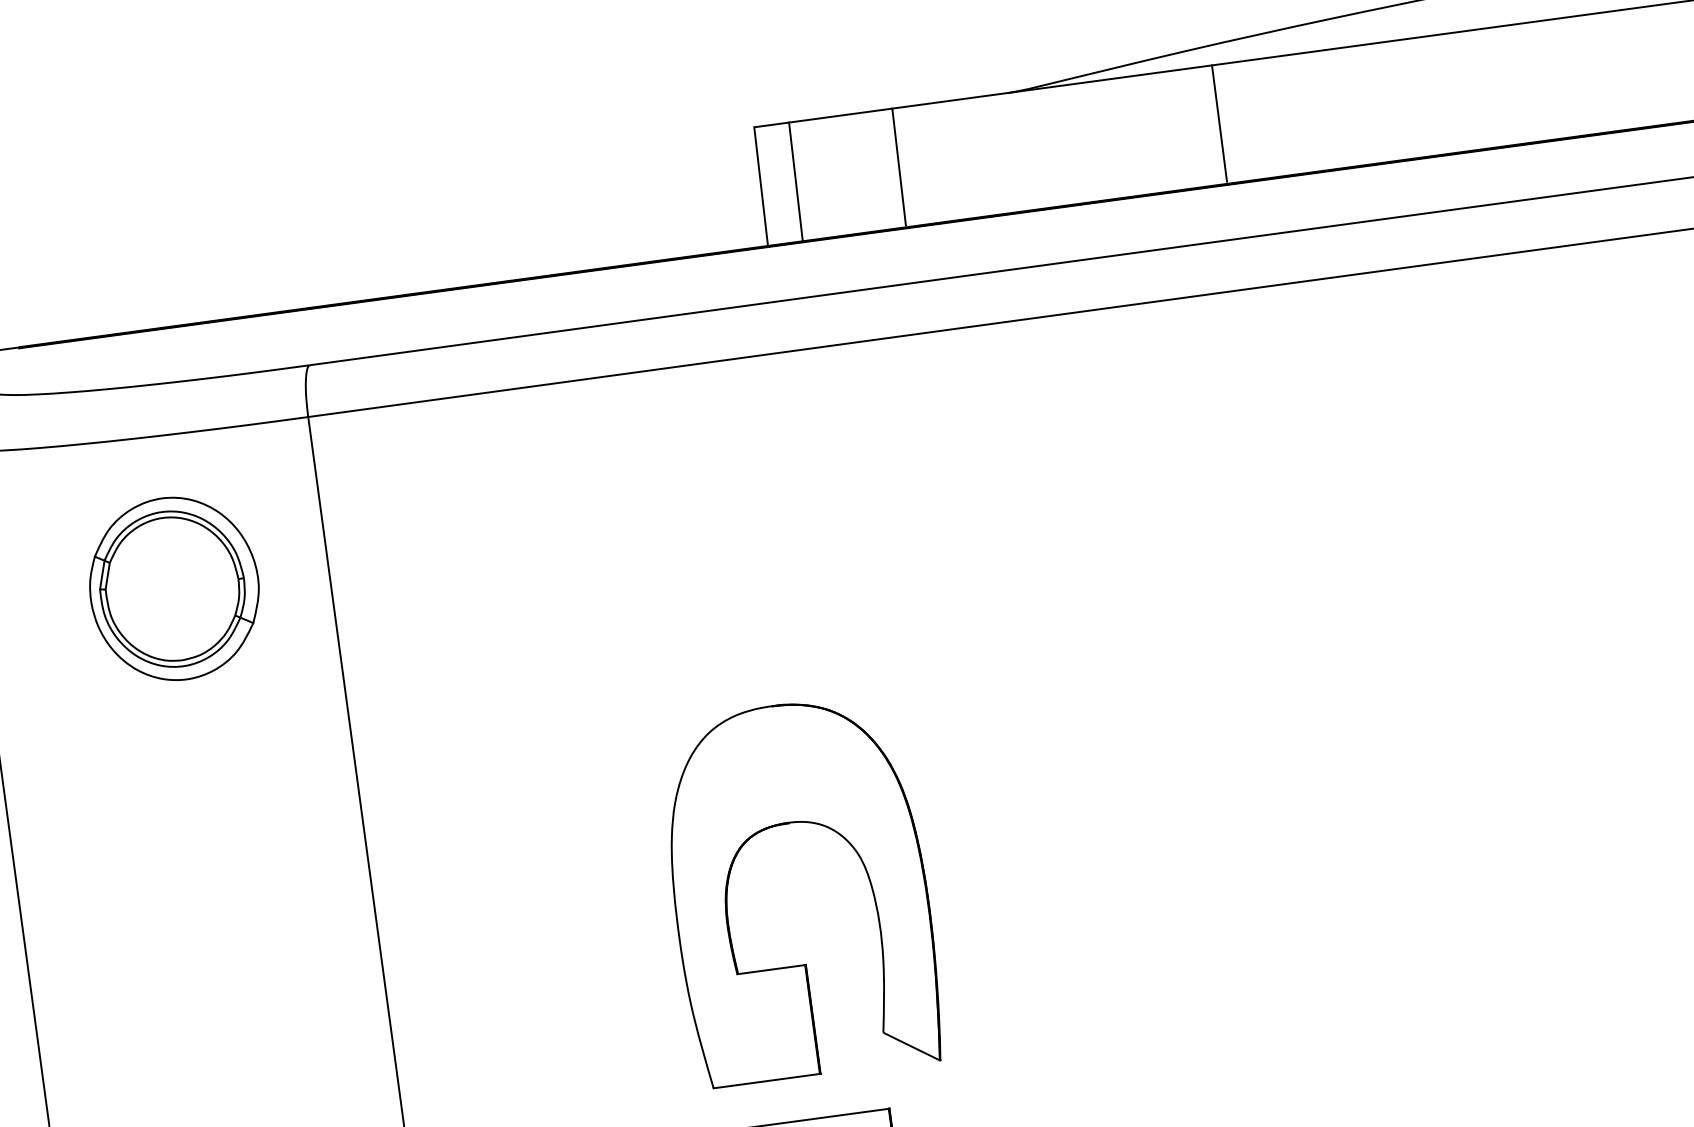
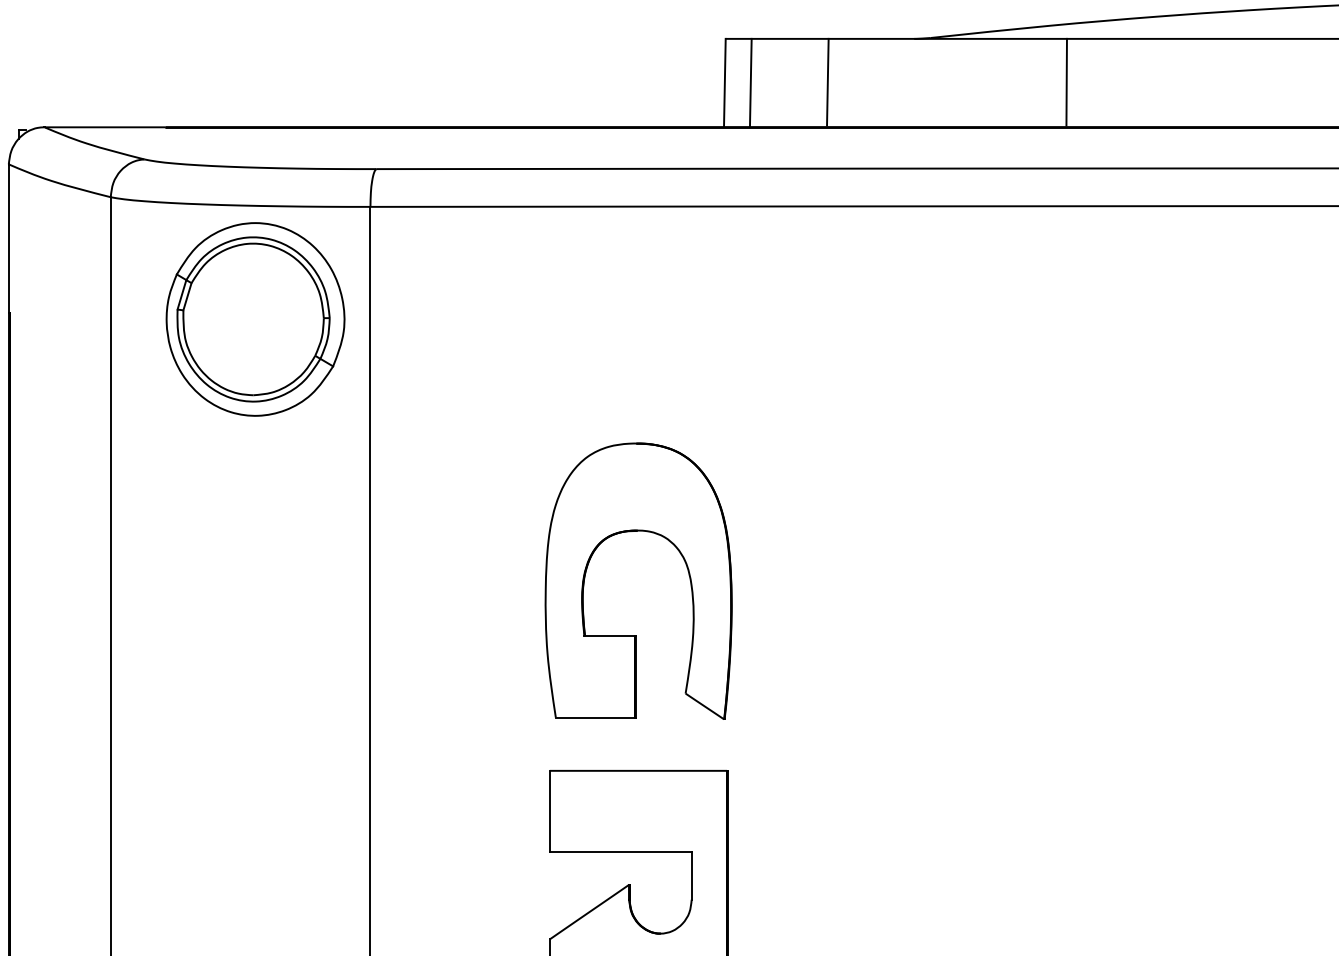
part: (174, 588) -> (255, 319), size x1.43
part: (780, 826) -> (630, 532), moved

